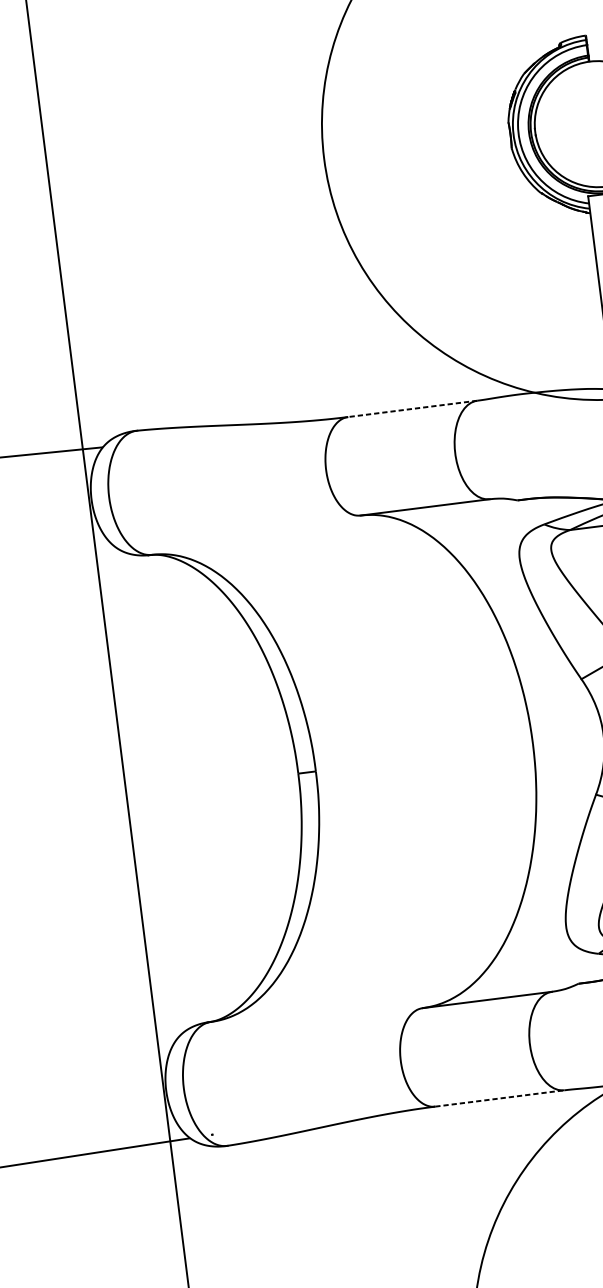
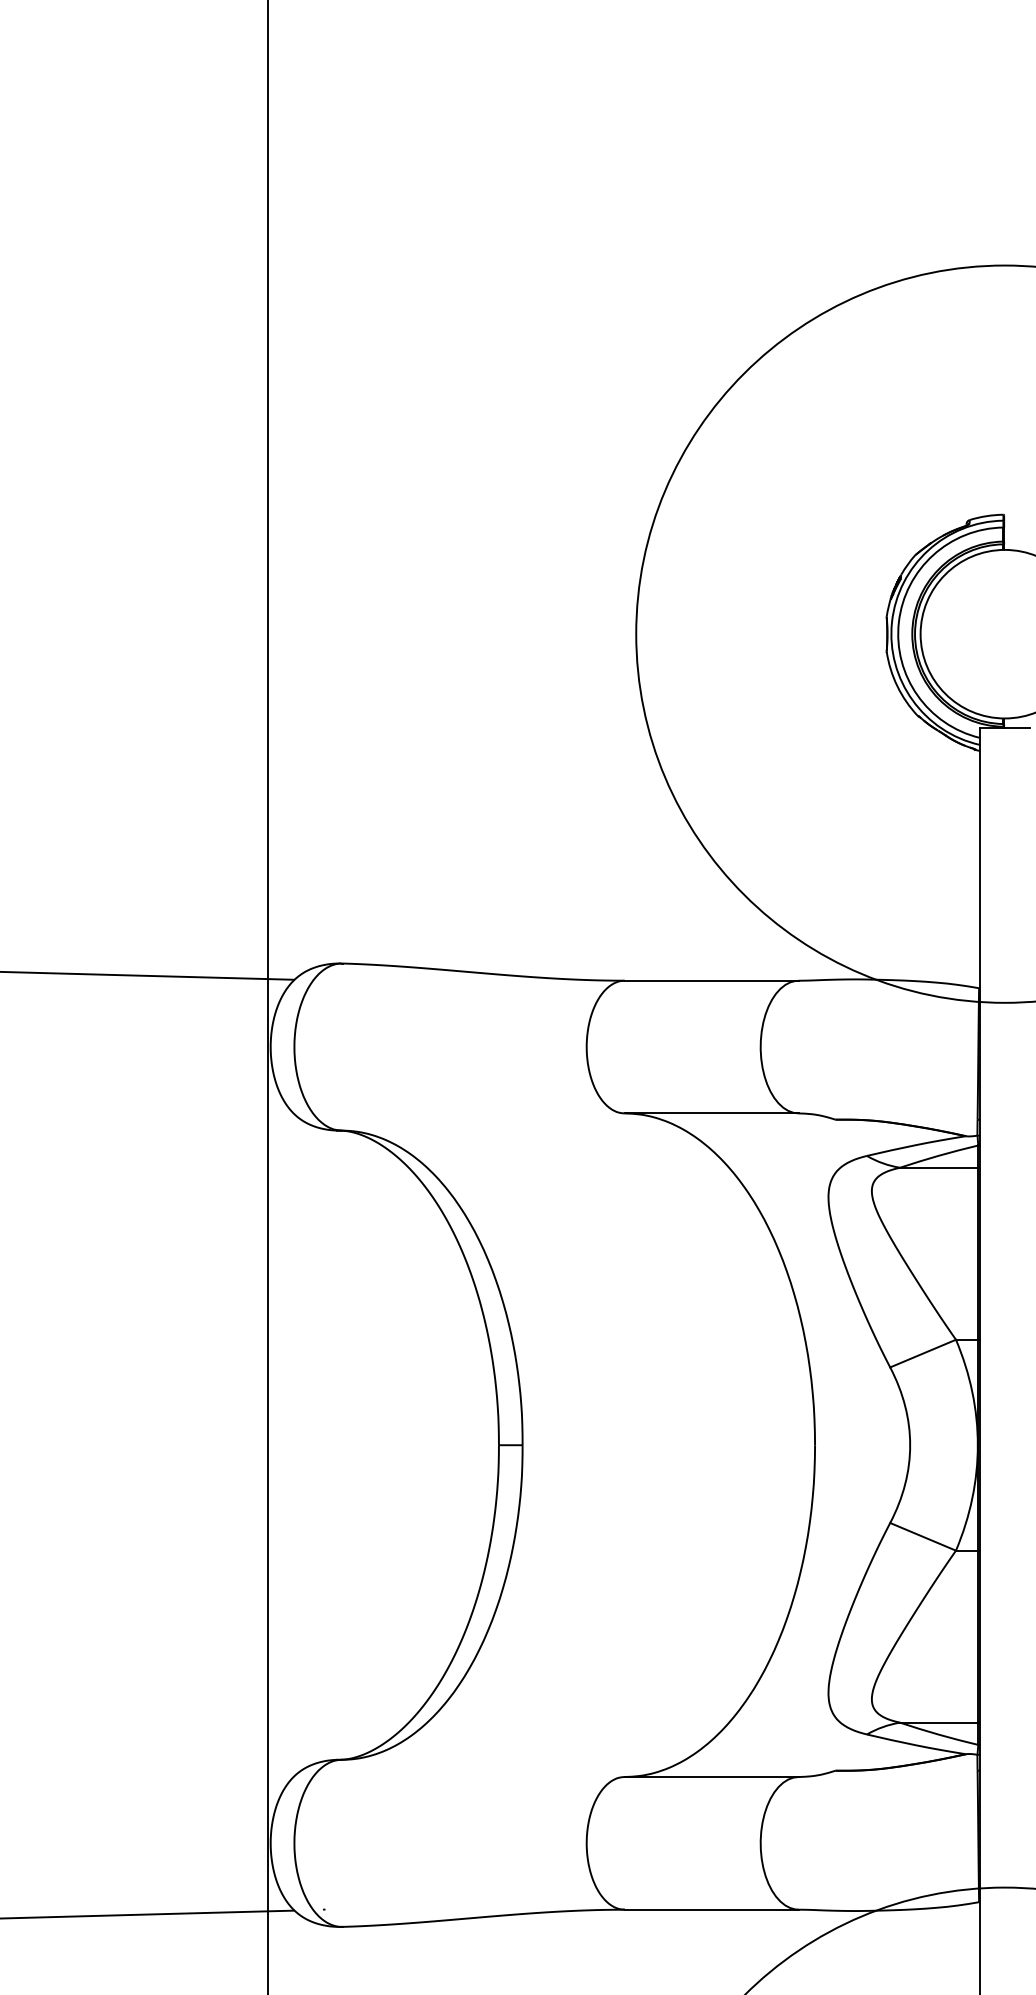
line: (412, 408) -> (711, 980), dashed -> solid
line: (499, 1098) -> (711, 1909), dashed -> solid

